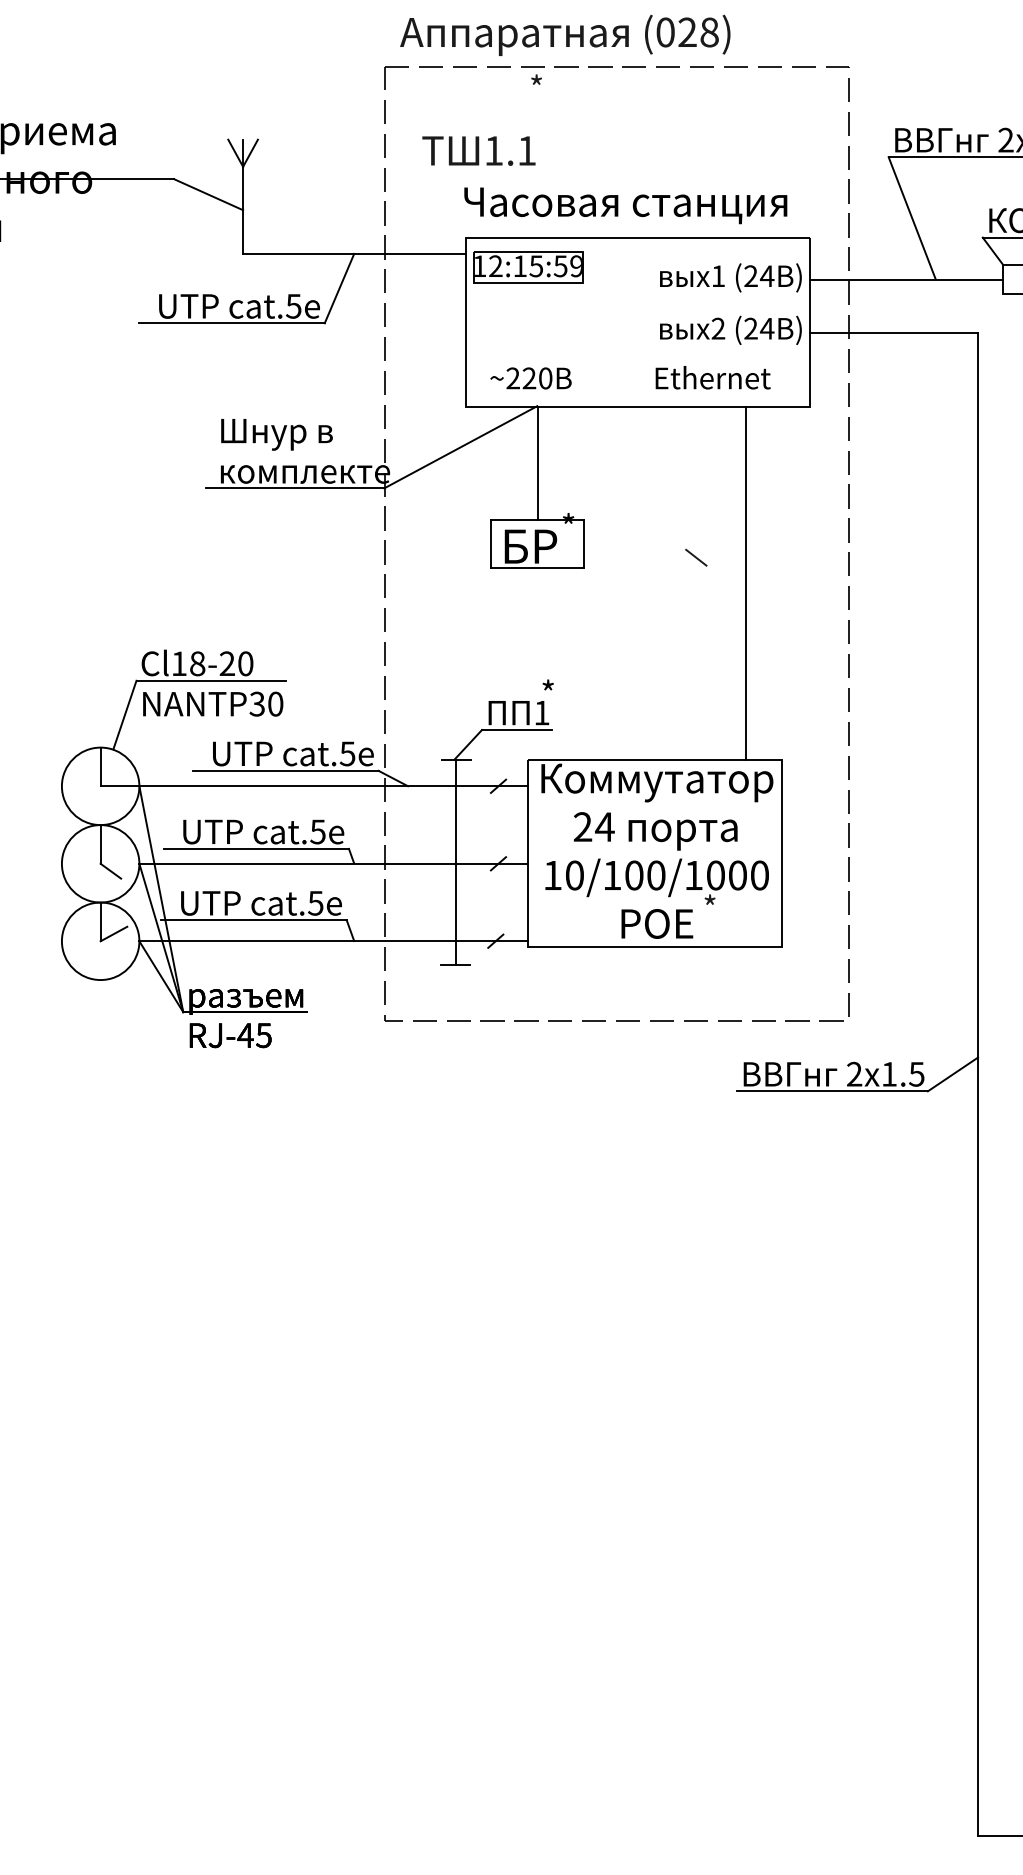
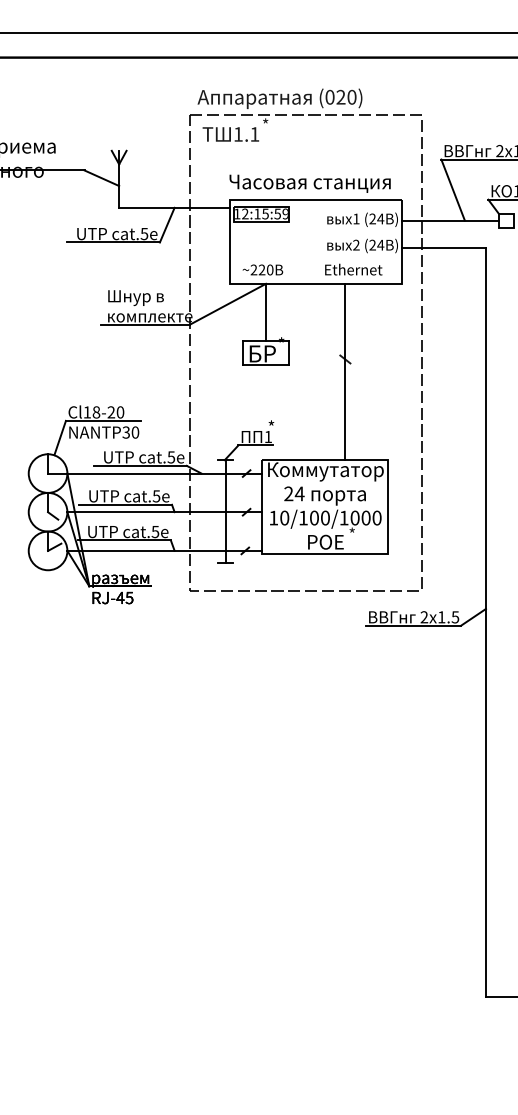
text: (708, 32) -> (351, 97), (028) -> (020)
text: (478, 151) -> (230, 134), moved
line: (746, 583) -> (345, 372), moved

